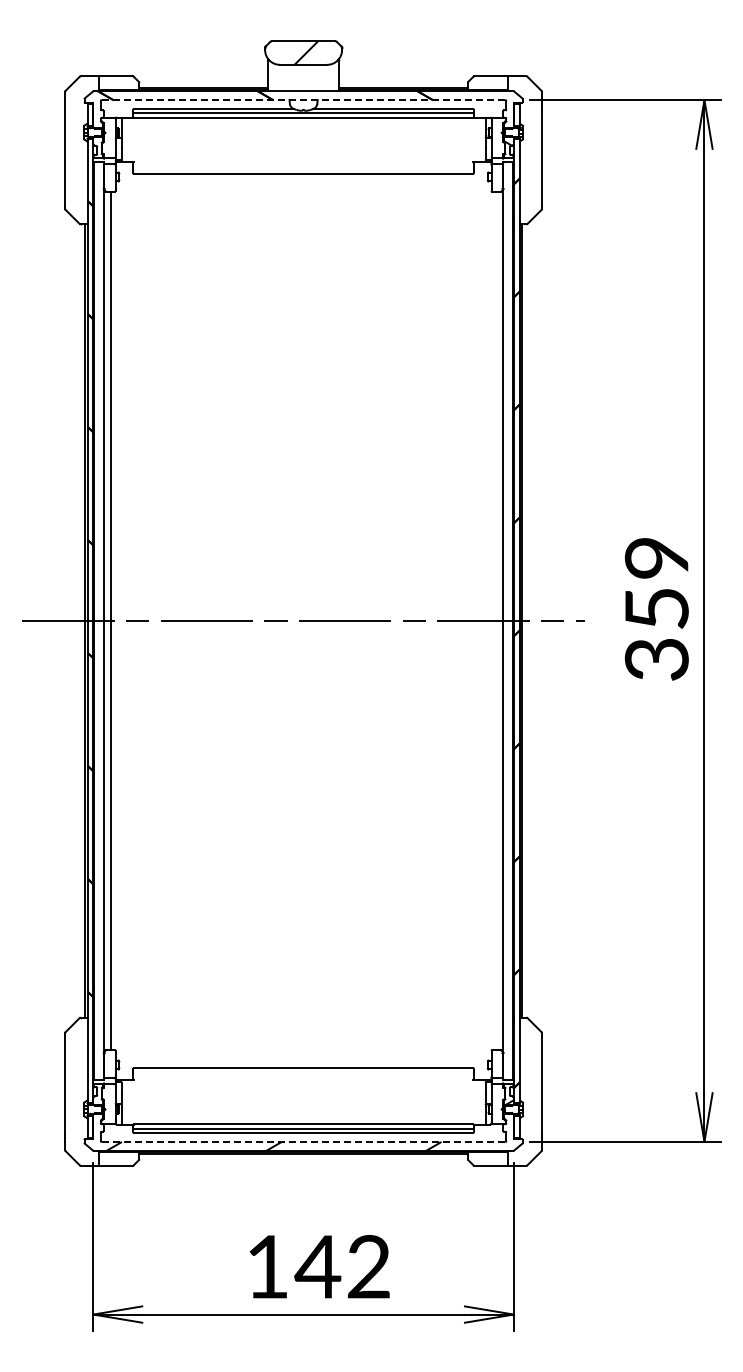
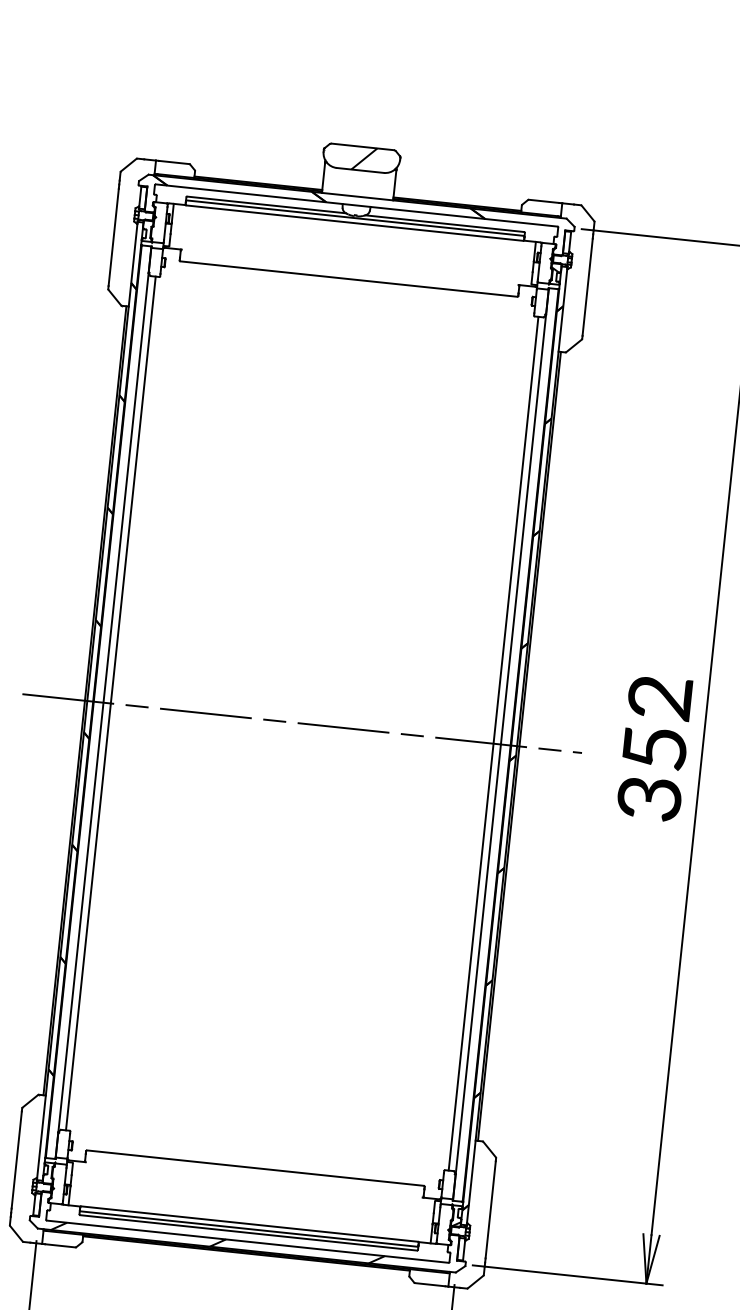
line: (303, 100) -> (356, 205), dashed -> solid
text: (656, 558) -> (659, 698), 359 -> 352
line: (496, 620) -> (494, 743), added
line: (303, 1141) -> (247, 1241), dashed -> solid

